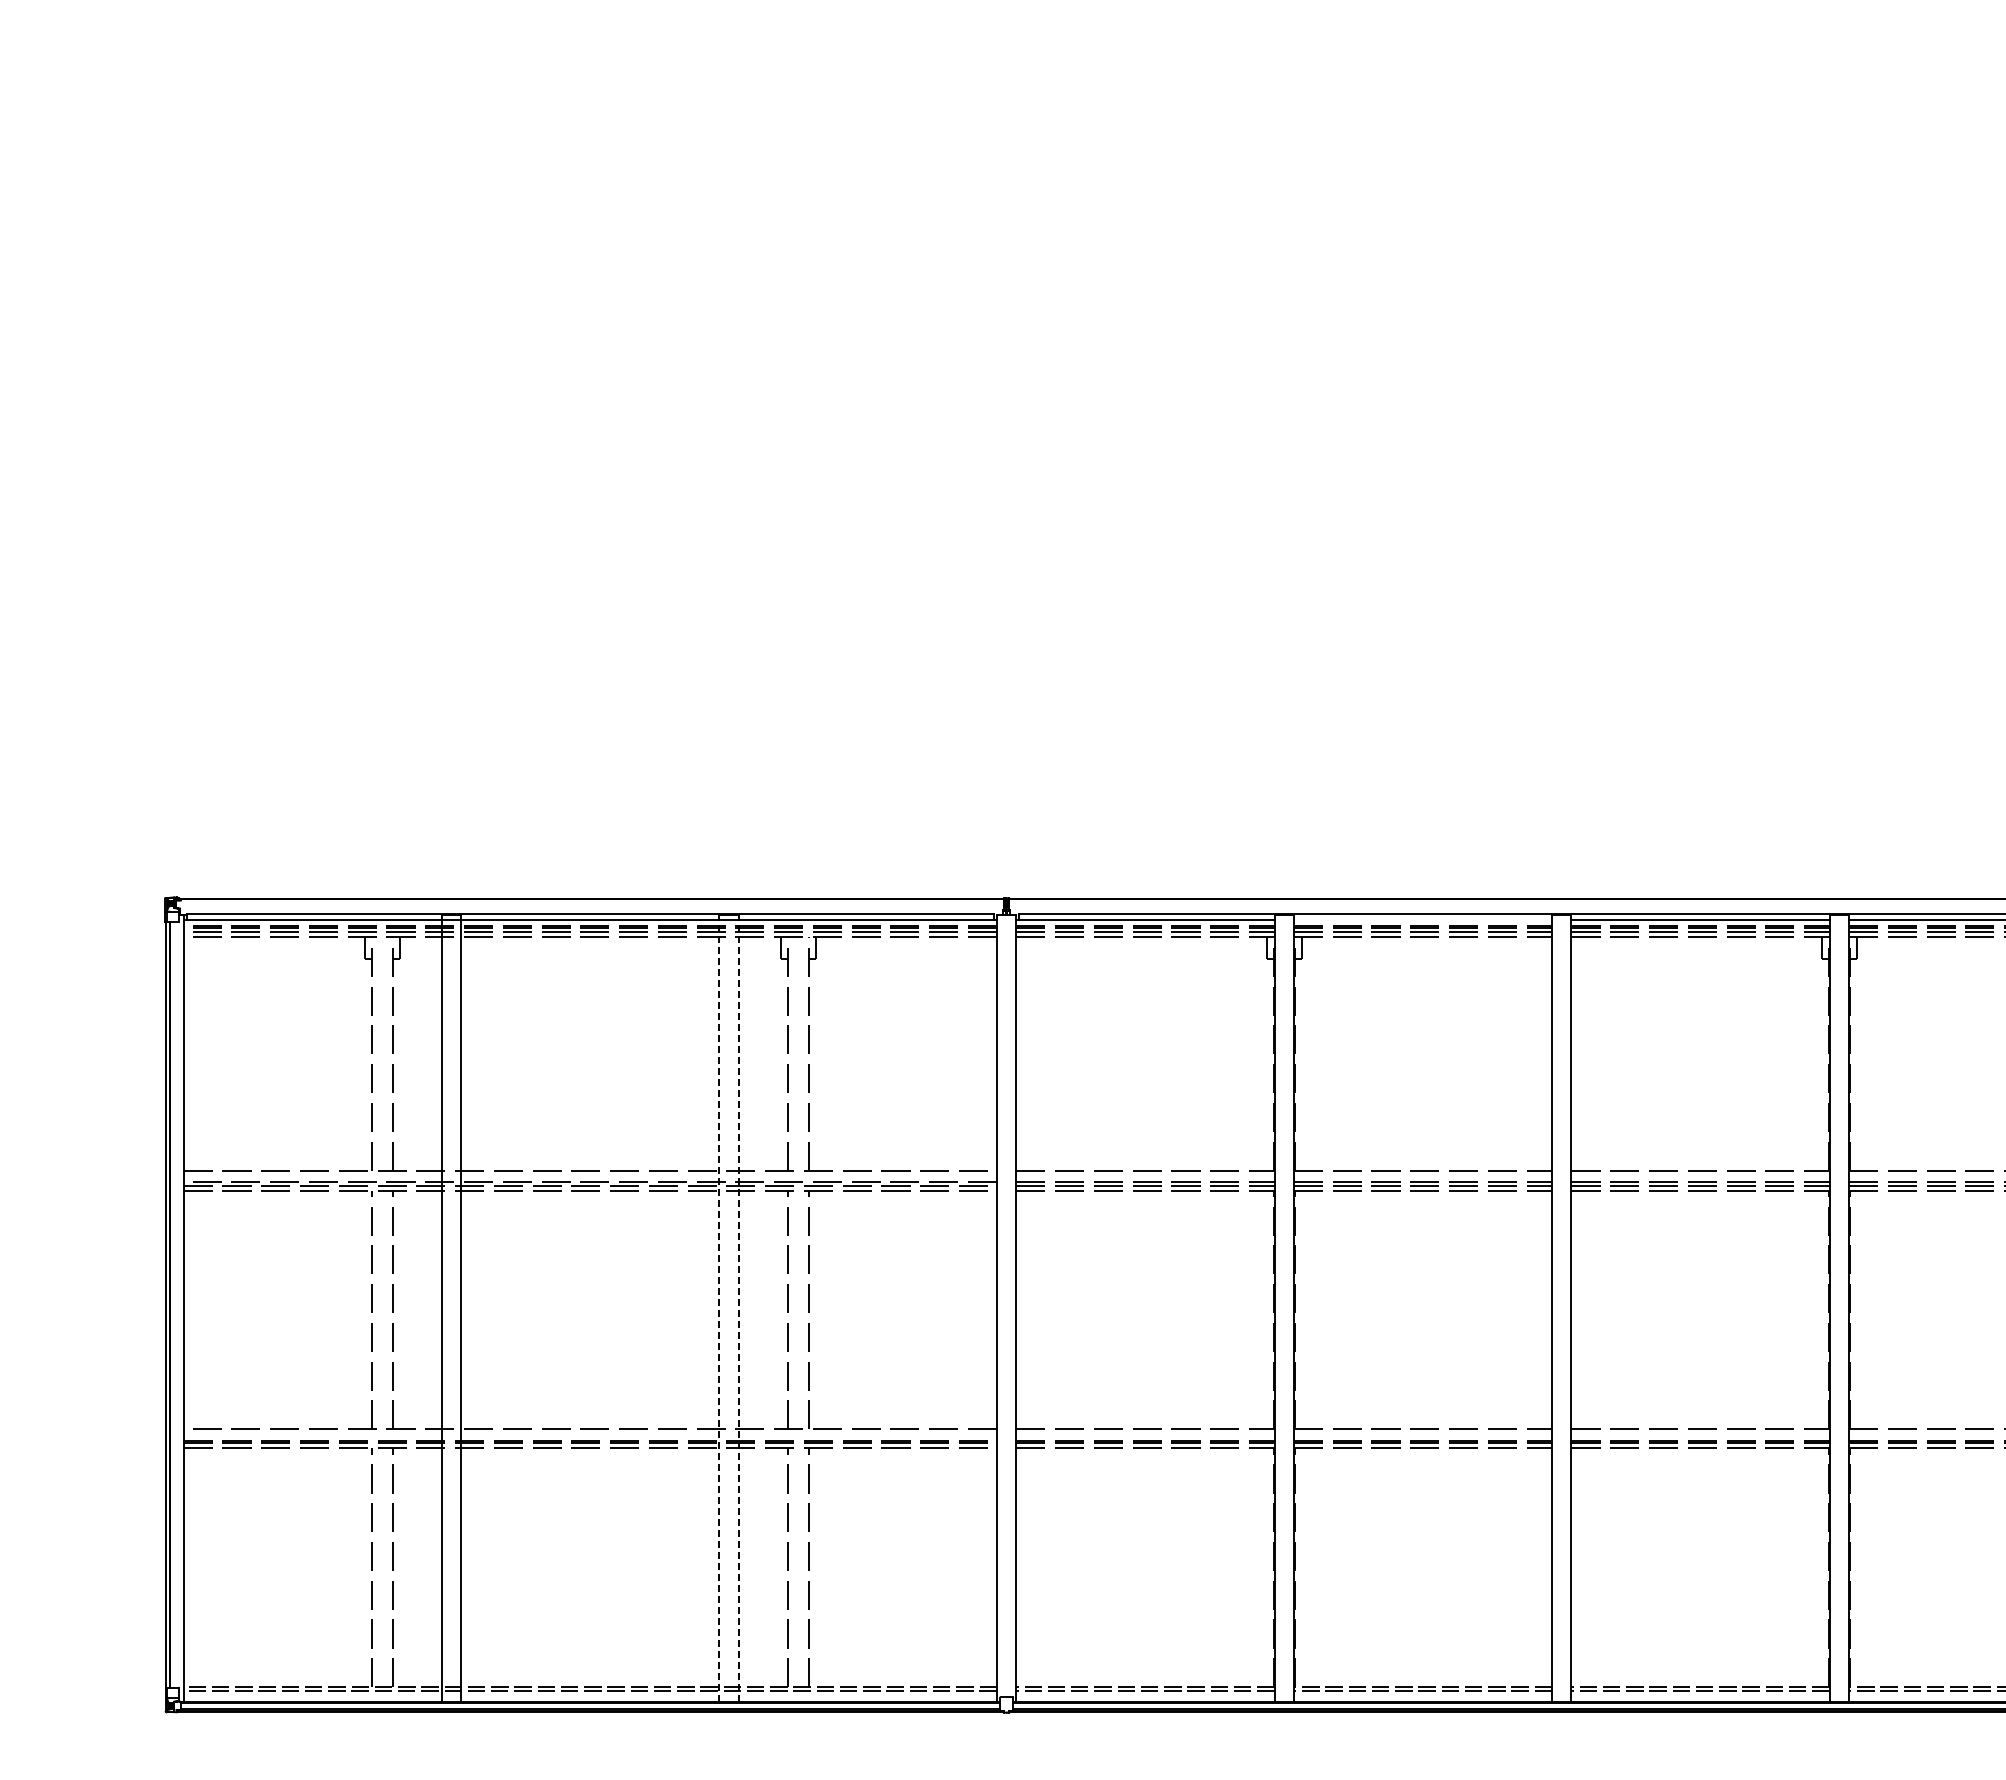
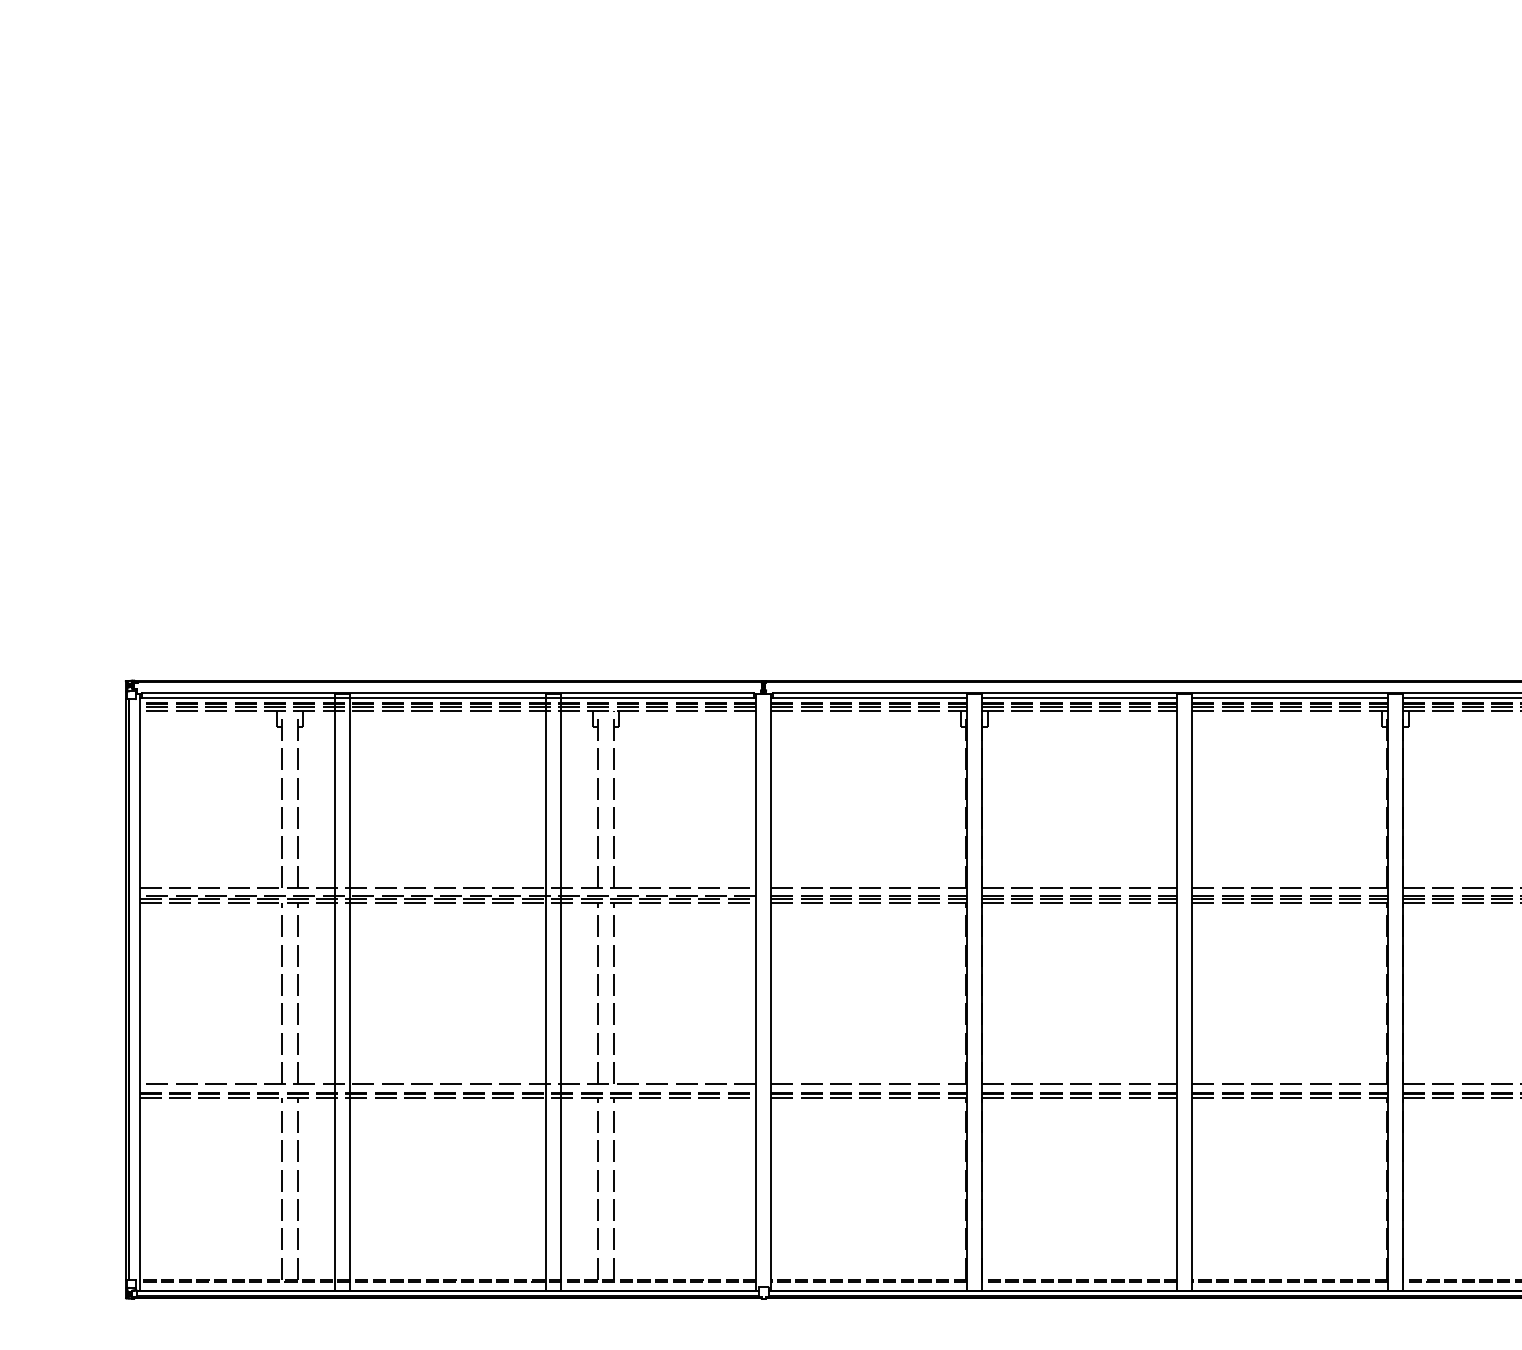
line: (1422, 919) -> (1079, 697), added
line: (719, 1307) -> (545, 991), dashed -> solid
line: (738, 1307) -> (560, 991), dashed -> solid

